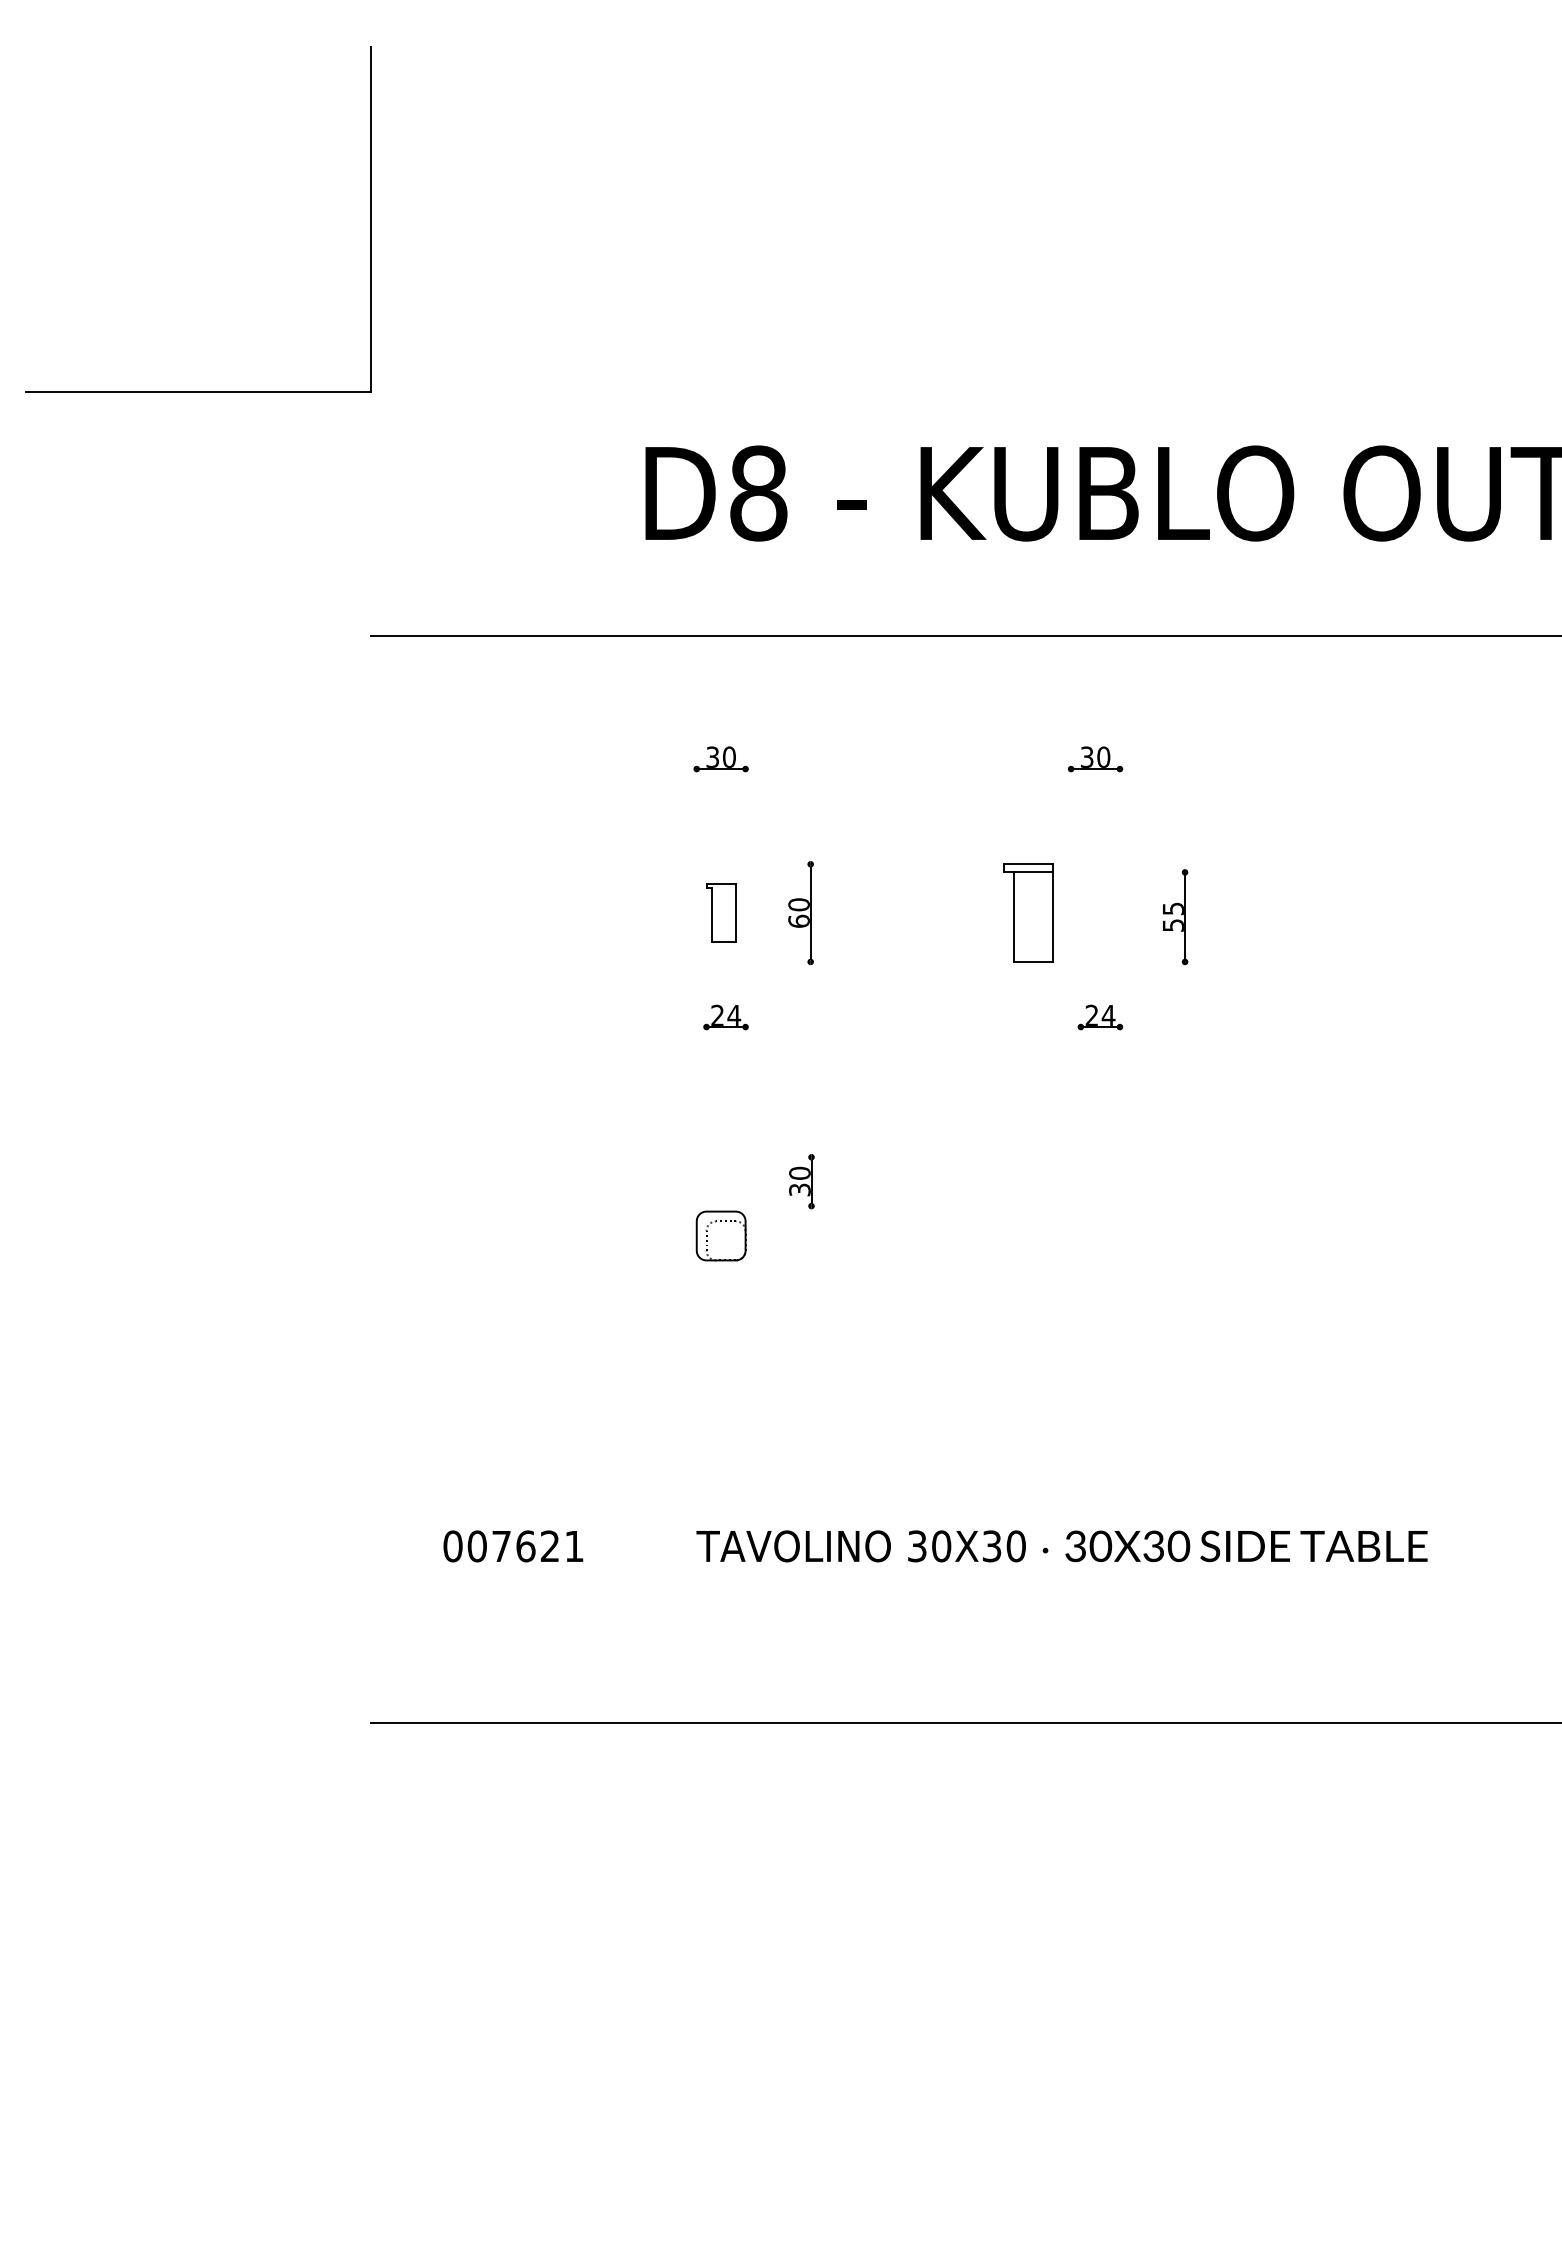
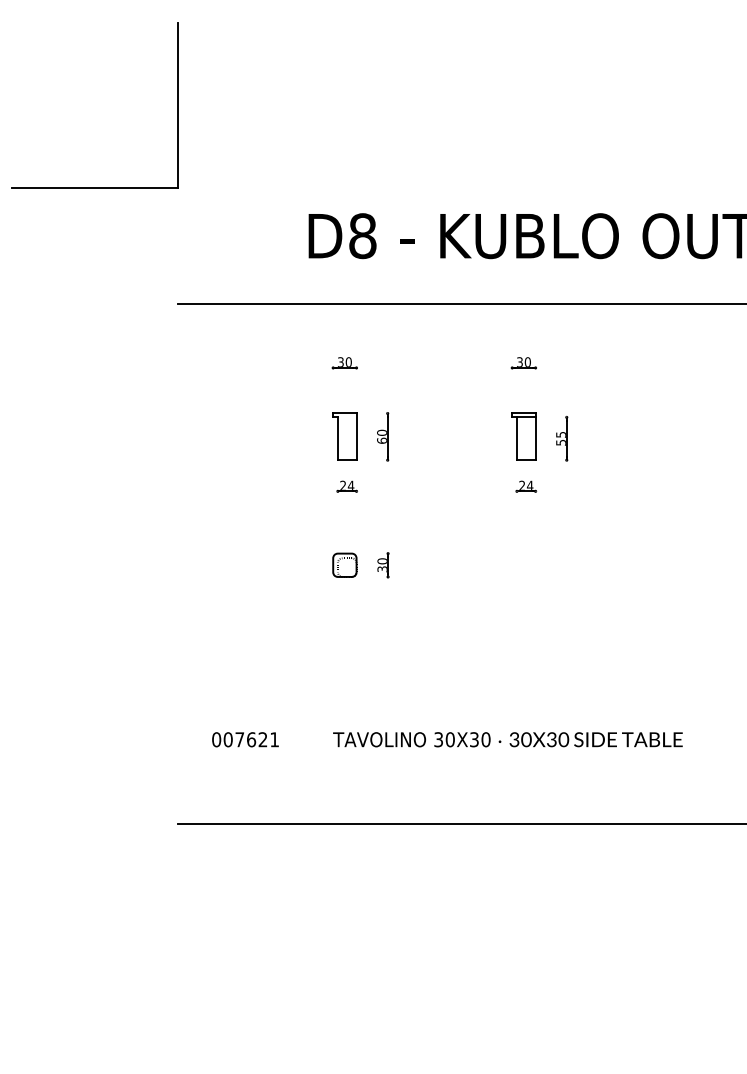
part: (720, 912) -> (344, 436), size x1.67
part: (1027, 912) -> (523, 436), moved
part: (720, 1234) -> (344, 564), moved

